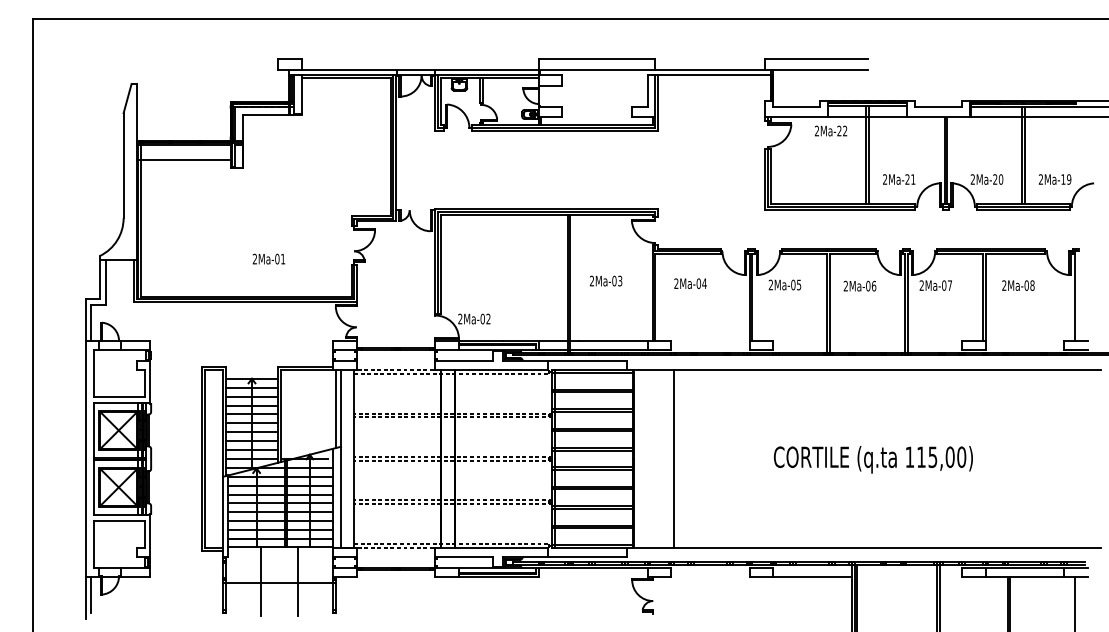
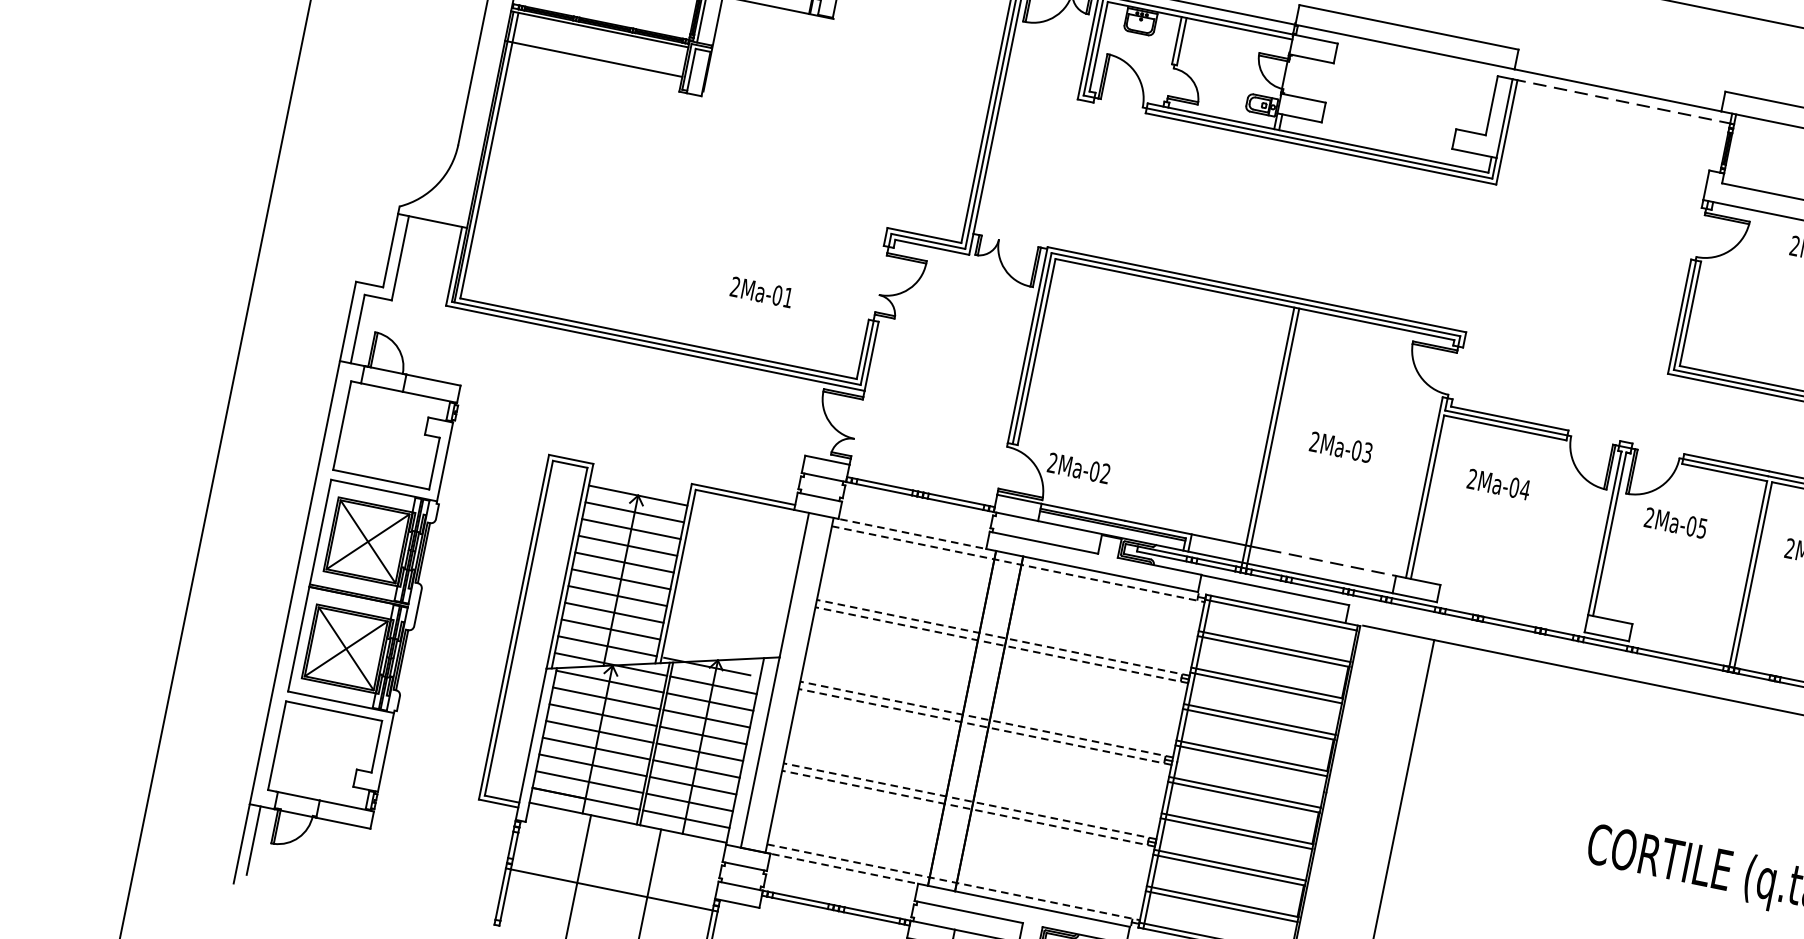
line: (714, 75) -> (1623, 102), solid -> dashed
text: (268, 258) -> (761, 290), moved
line: (614, 341) -> (1333, 564), solid -> dashed
line: (335, 408) -> (783, 583), removed

